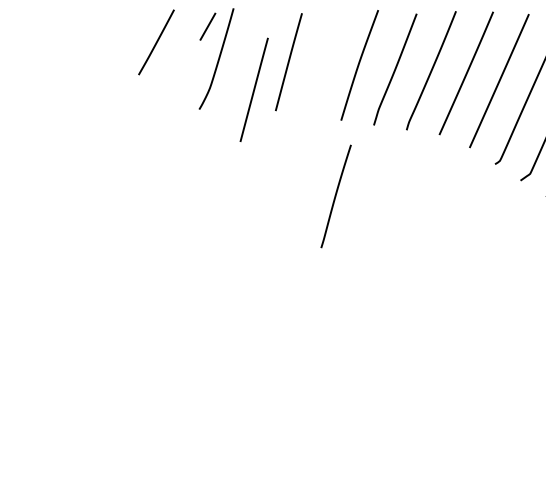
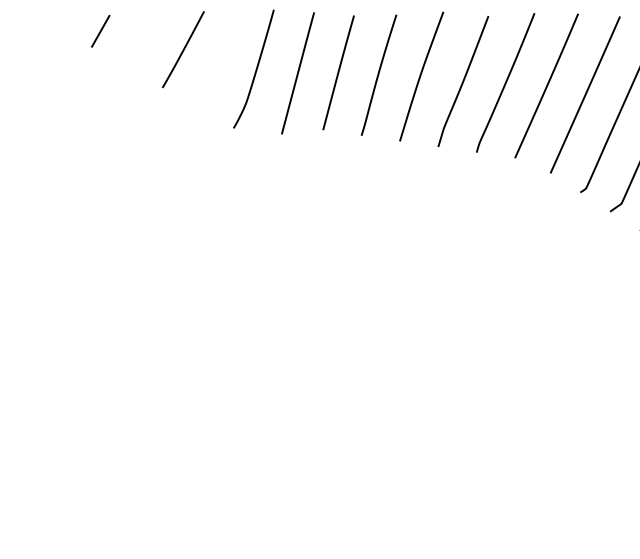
line: (207, 26) -> (100, 30), moved
line: (253, 90) -> (297, 73), moved
curve: (335, 195) -> (378, 74), moved

